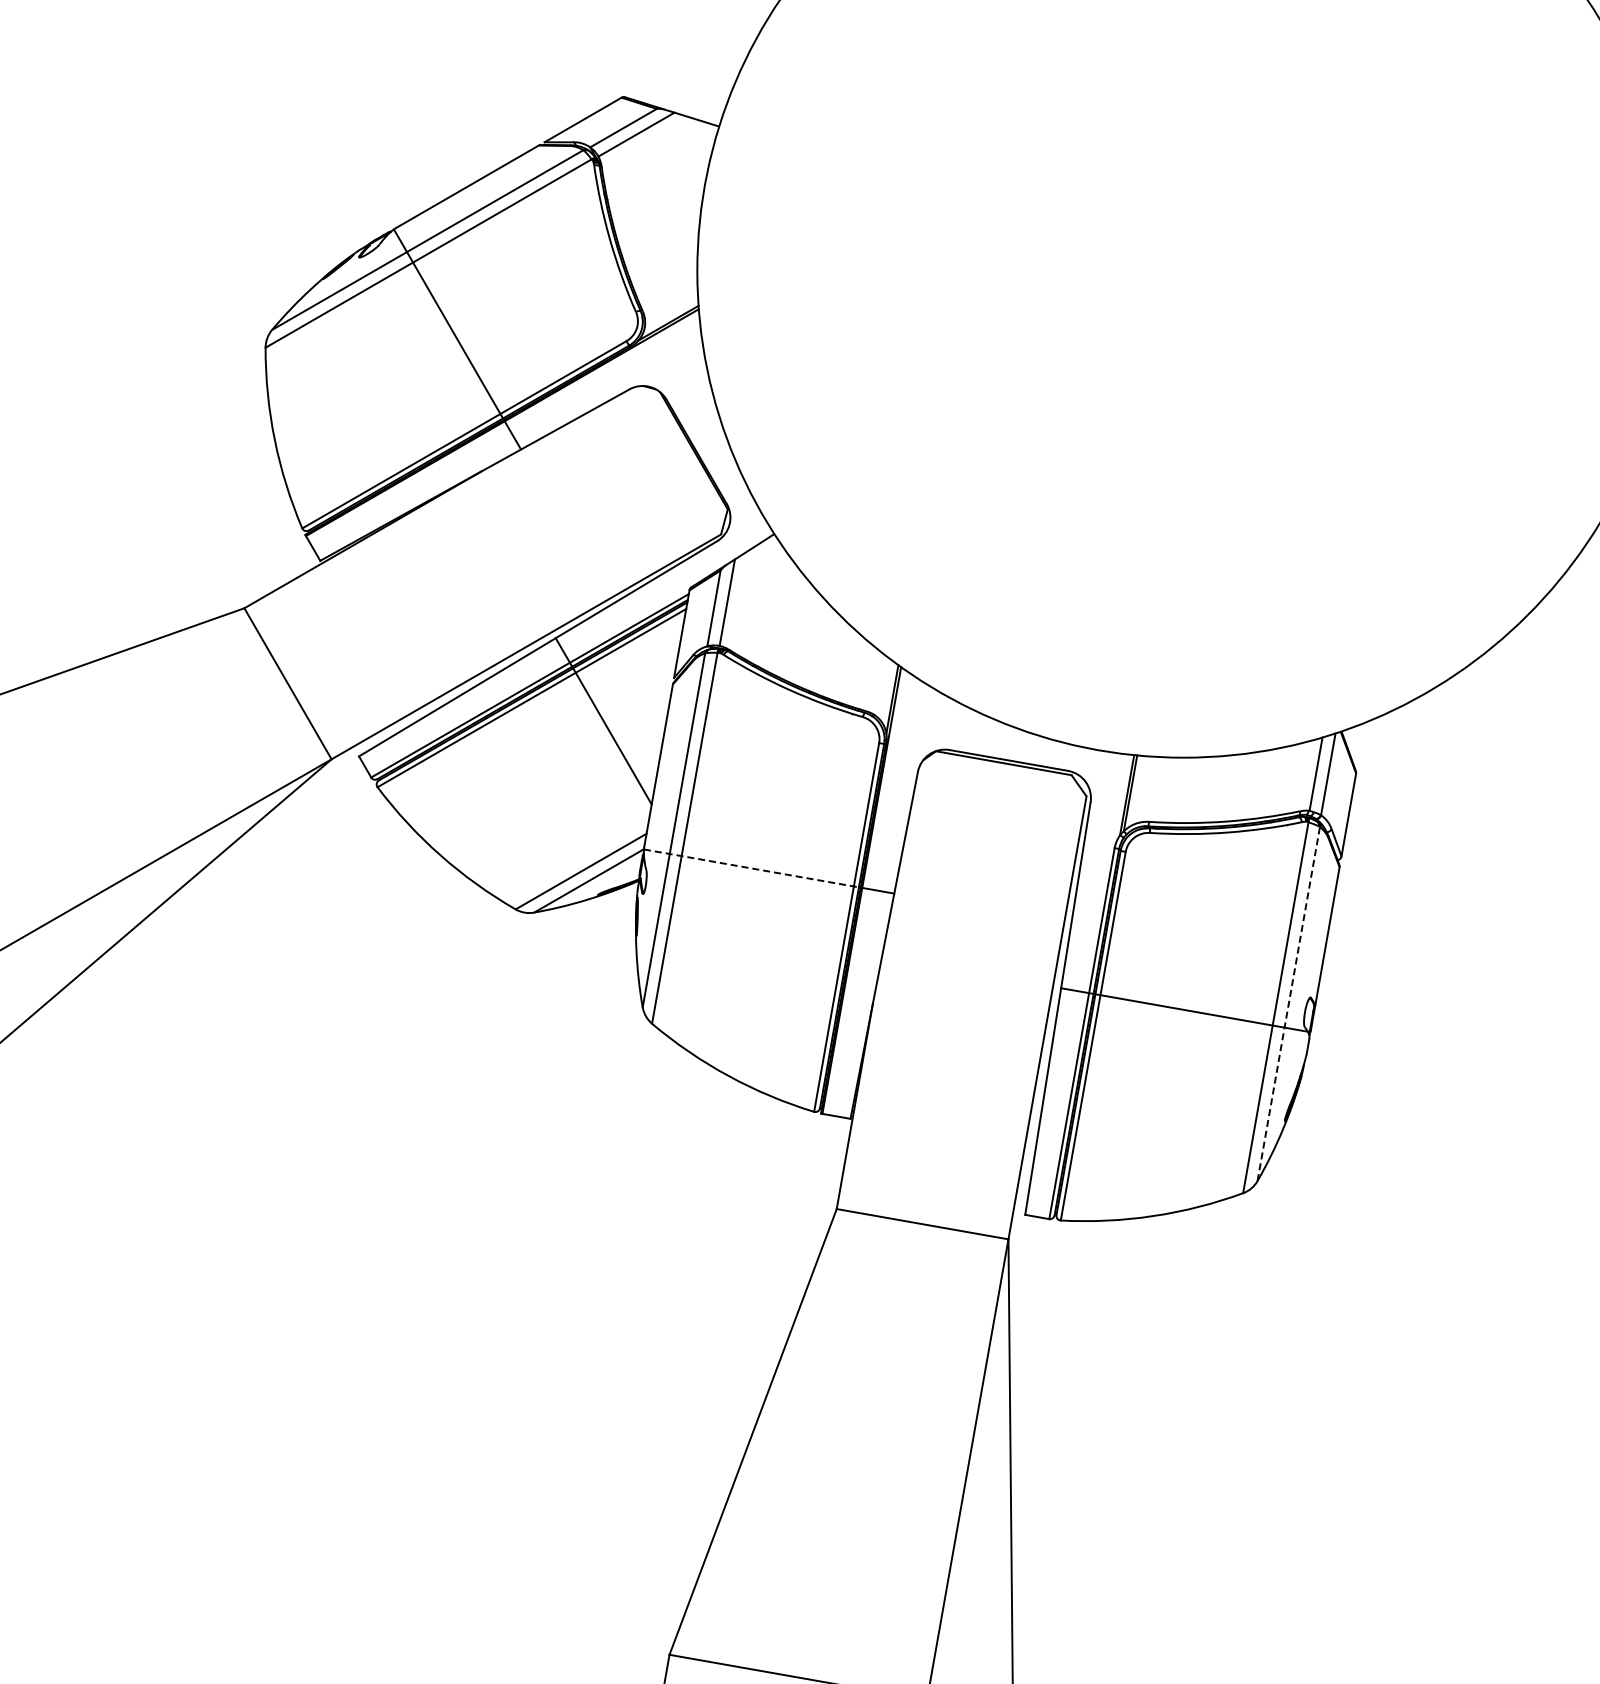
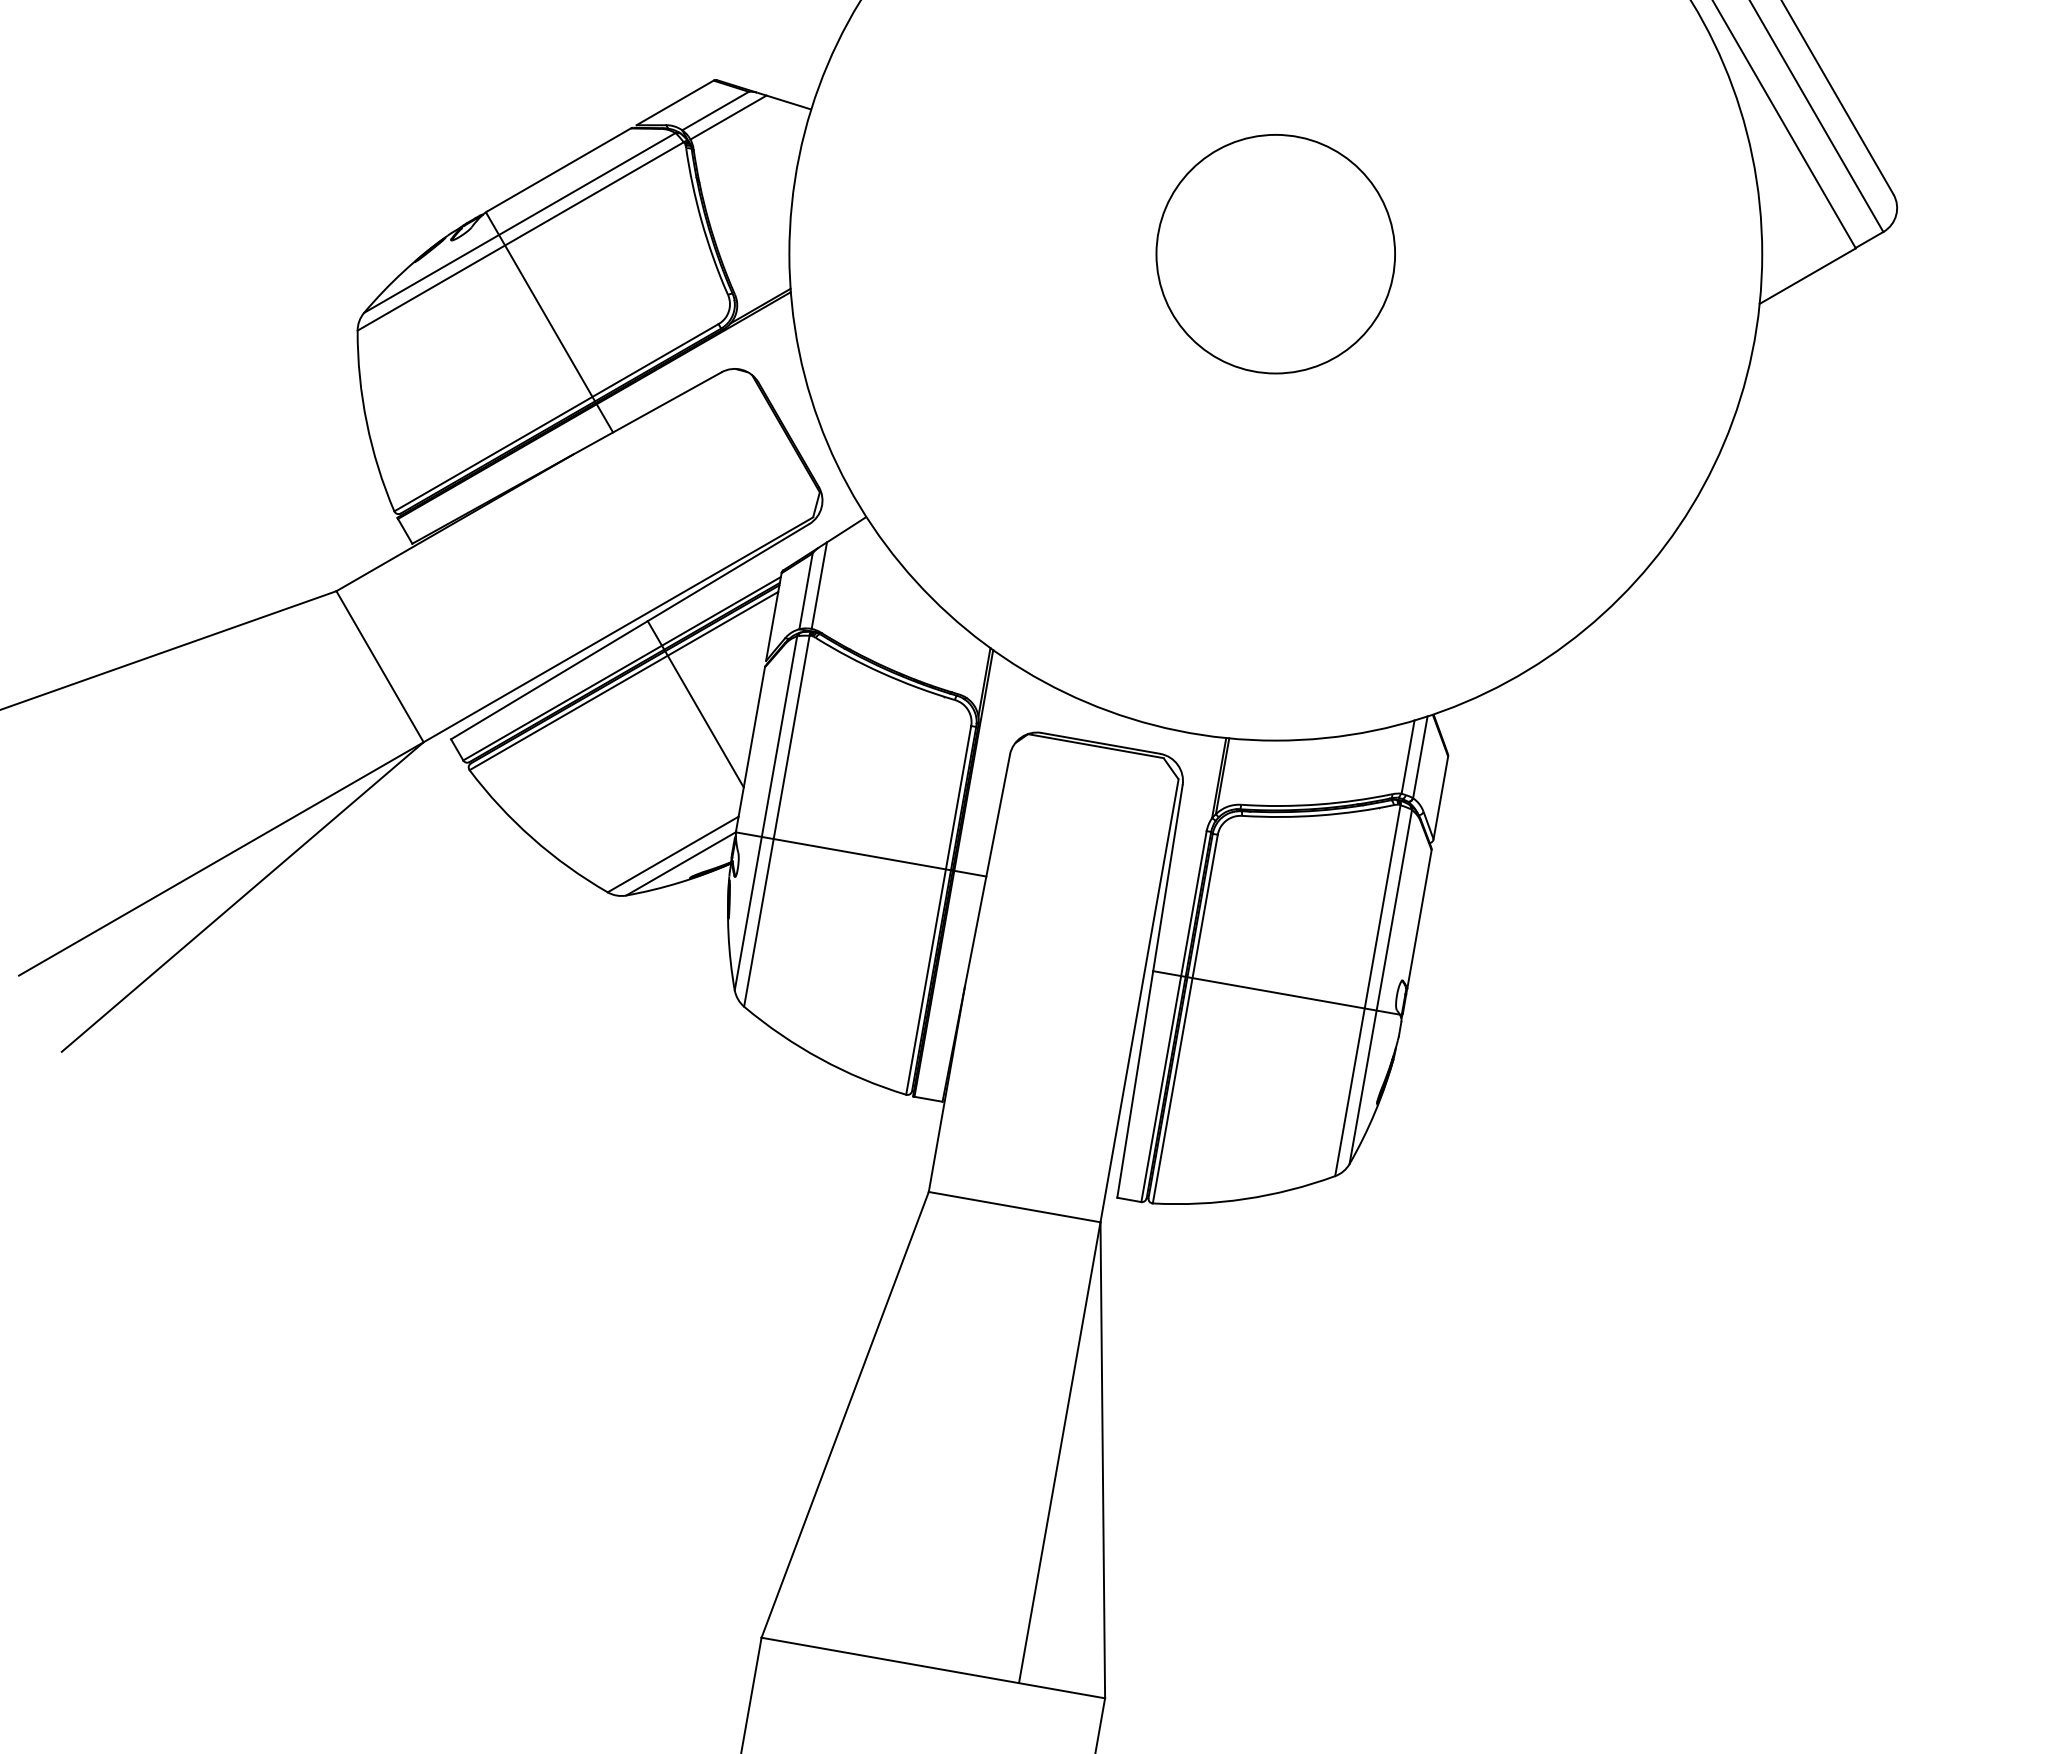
circle: (1183, 271) -> (1275, 254), added
line: (752, 868) -> (844, 851), dashed -> solid
line: (1288, 1004) -> (1380, 987), dashed -> solid

